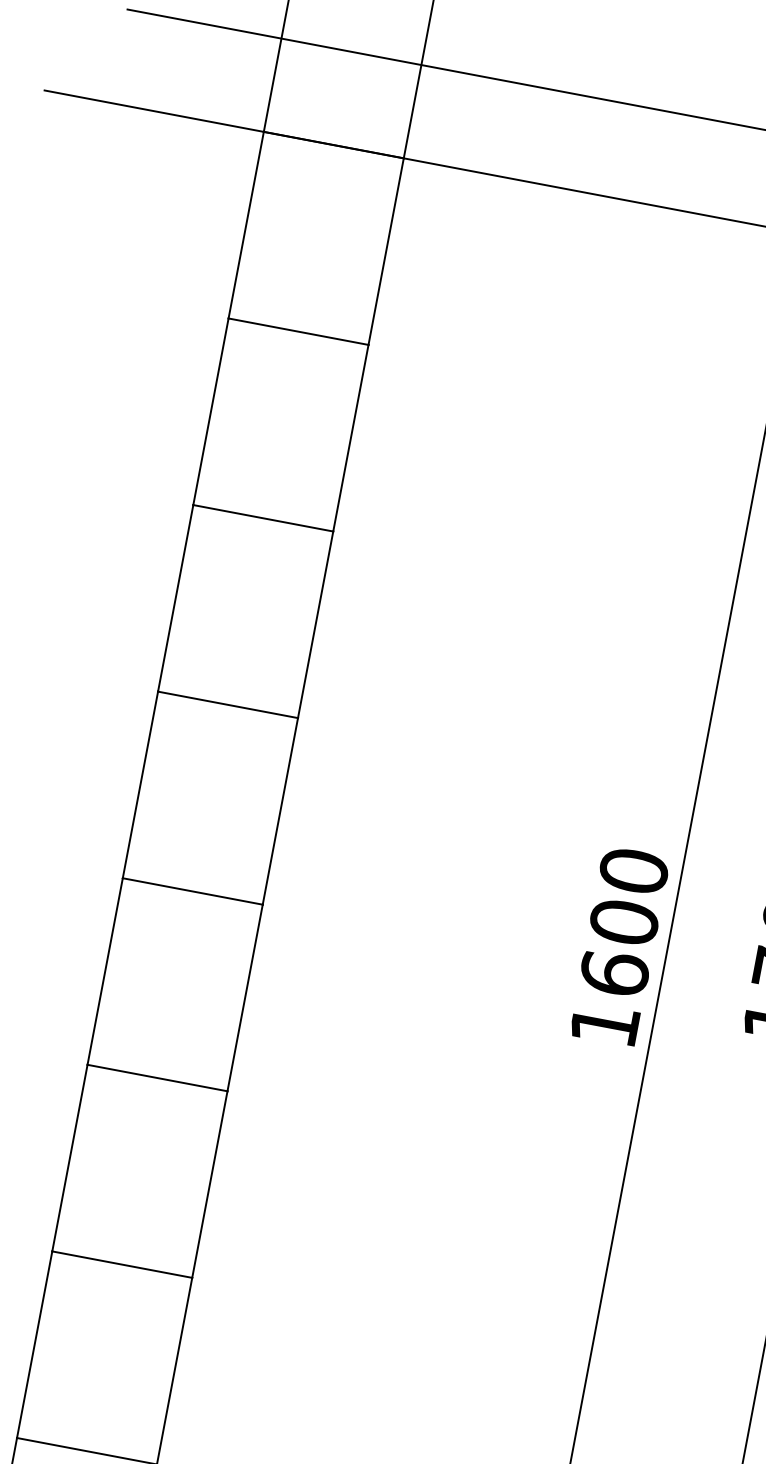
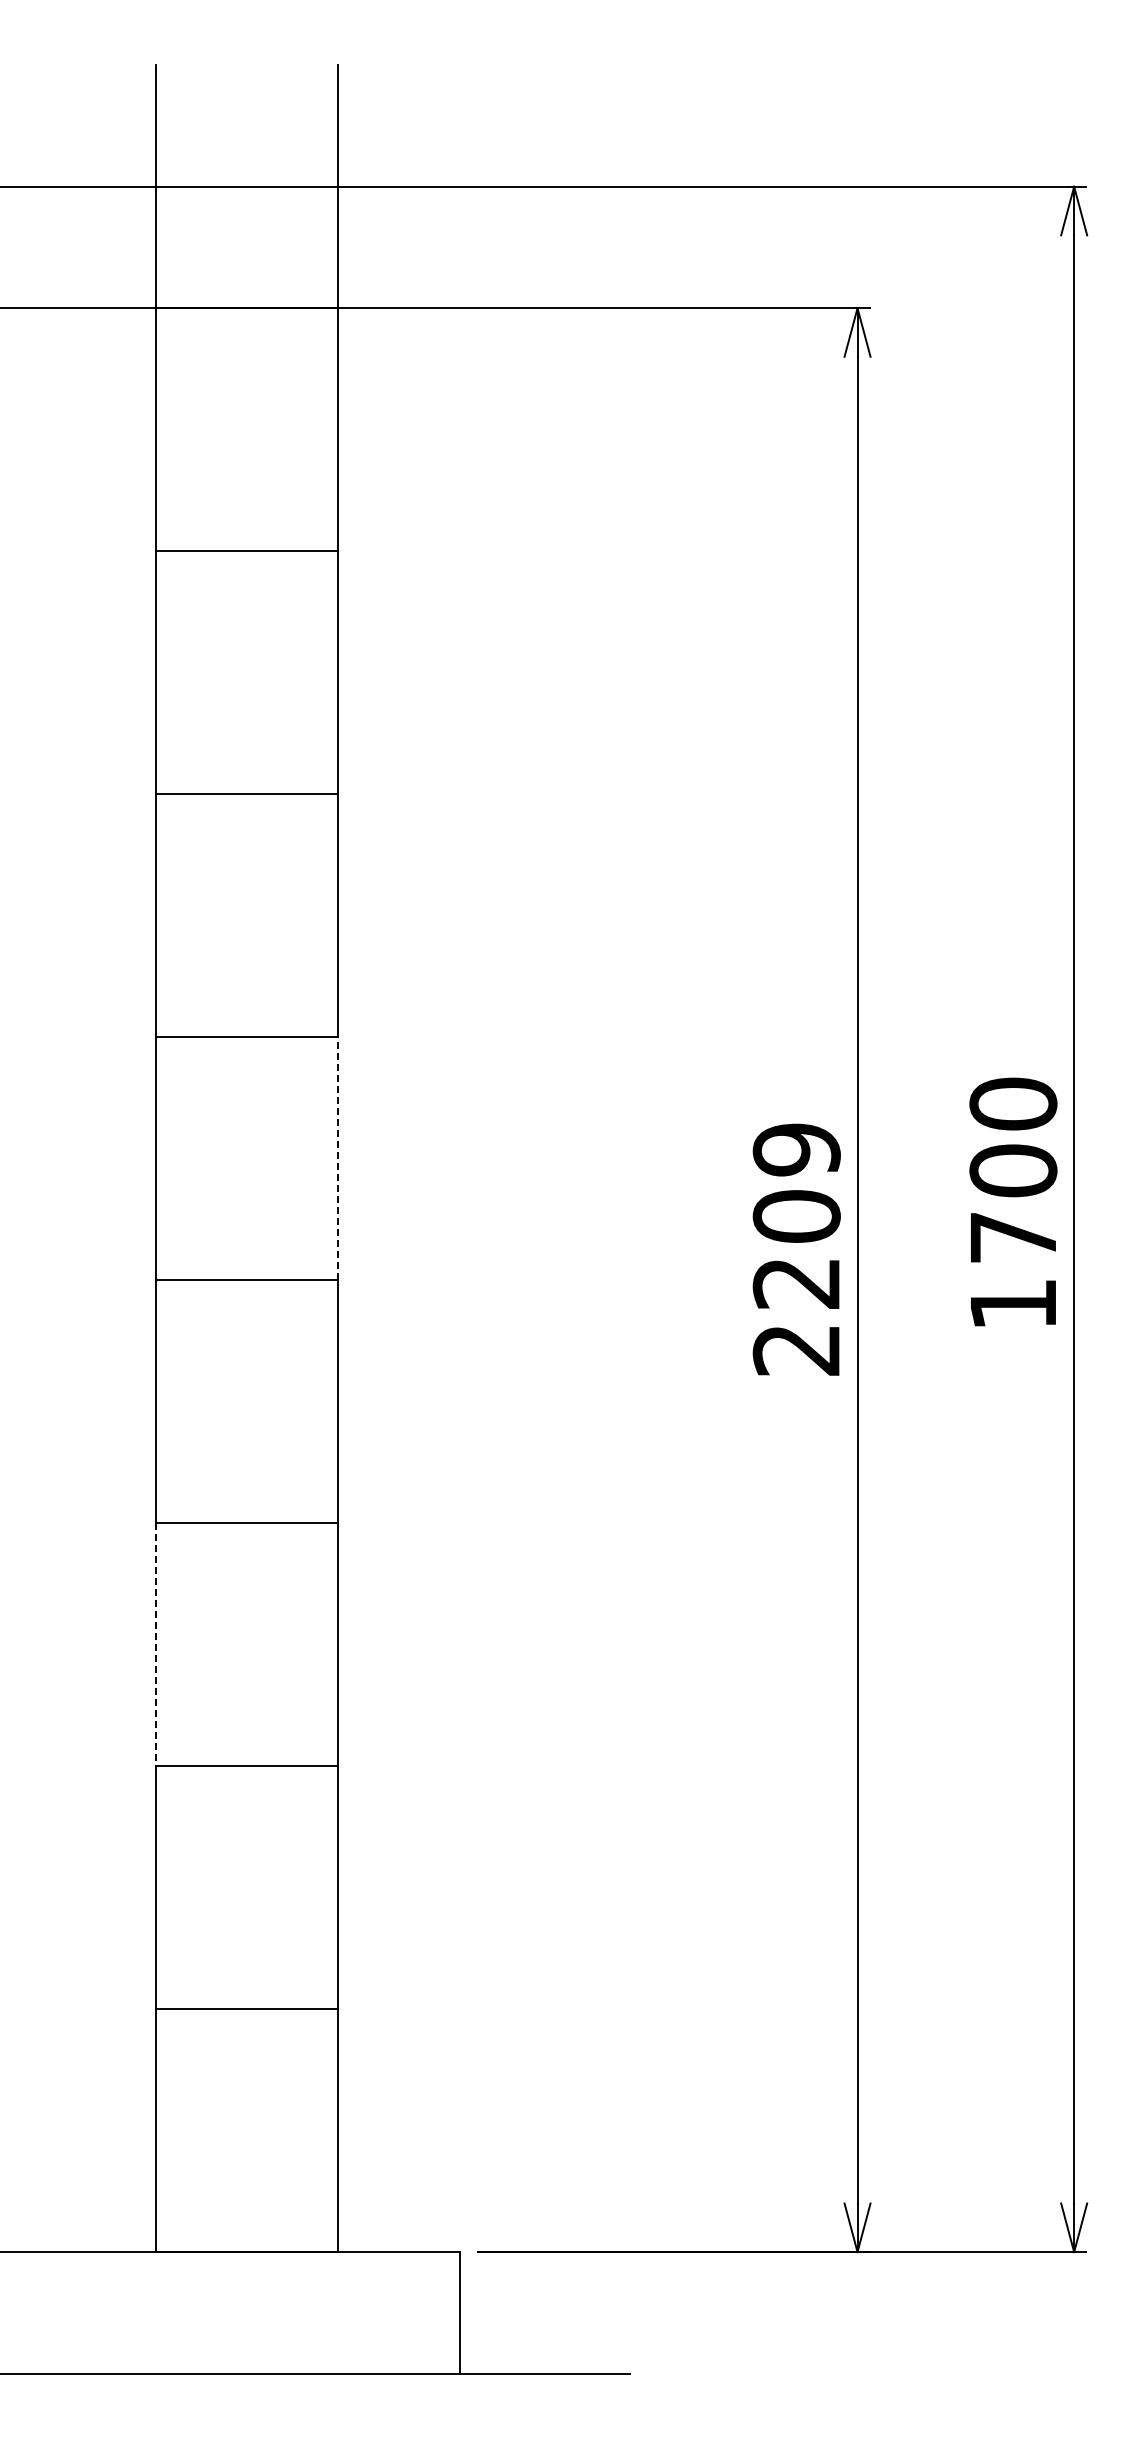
line: (280, 811) -> (338, 1158), solid -> dashed
text: (619, 947) -> (796, 1249), 1600 -> 2209
line: (69, 1158) -> (155, 1645), solid -> dashed

